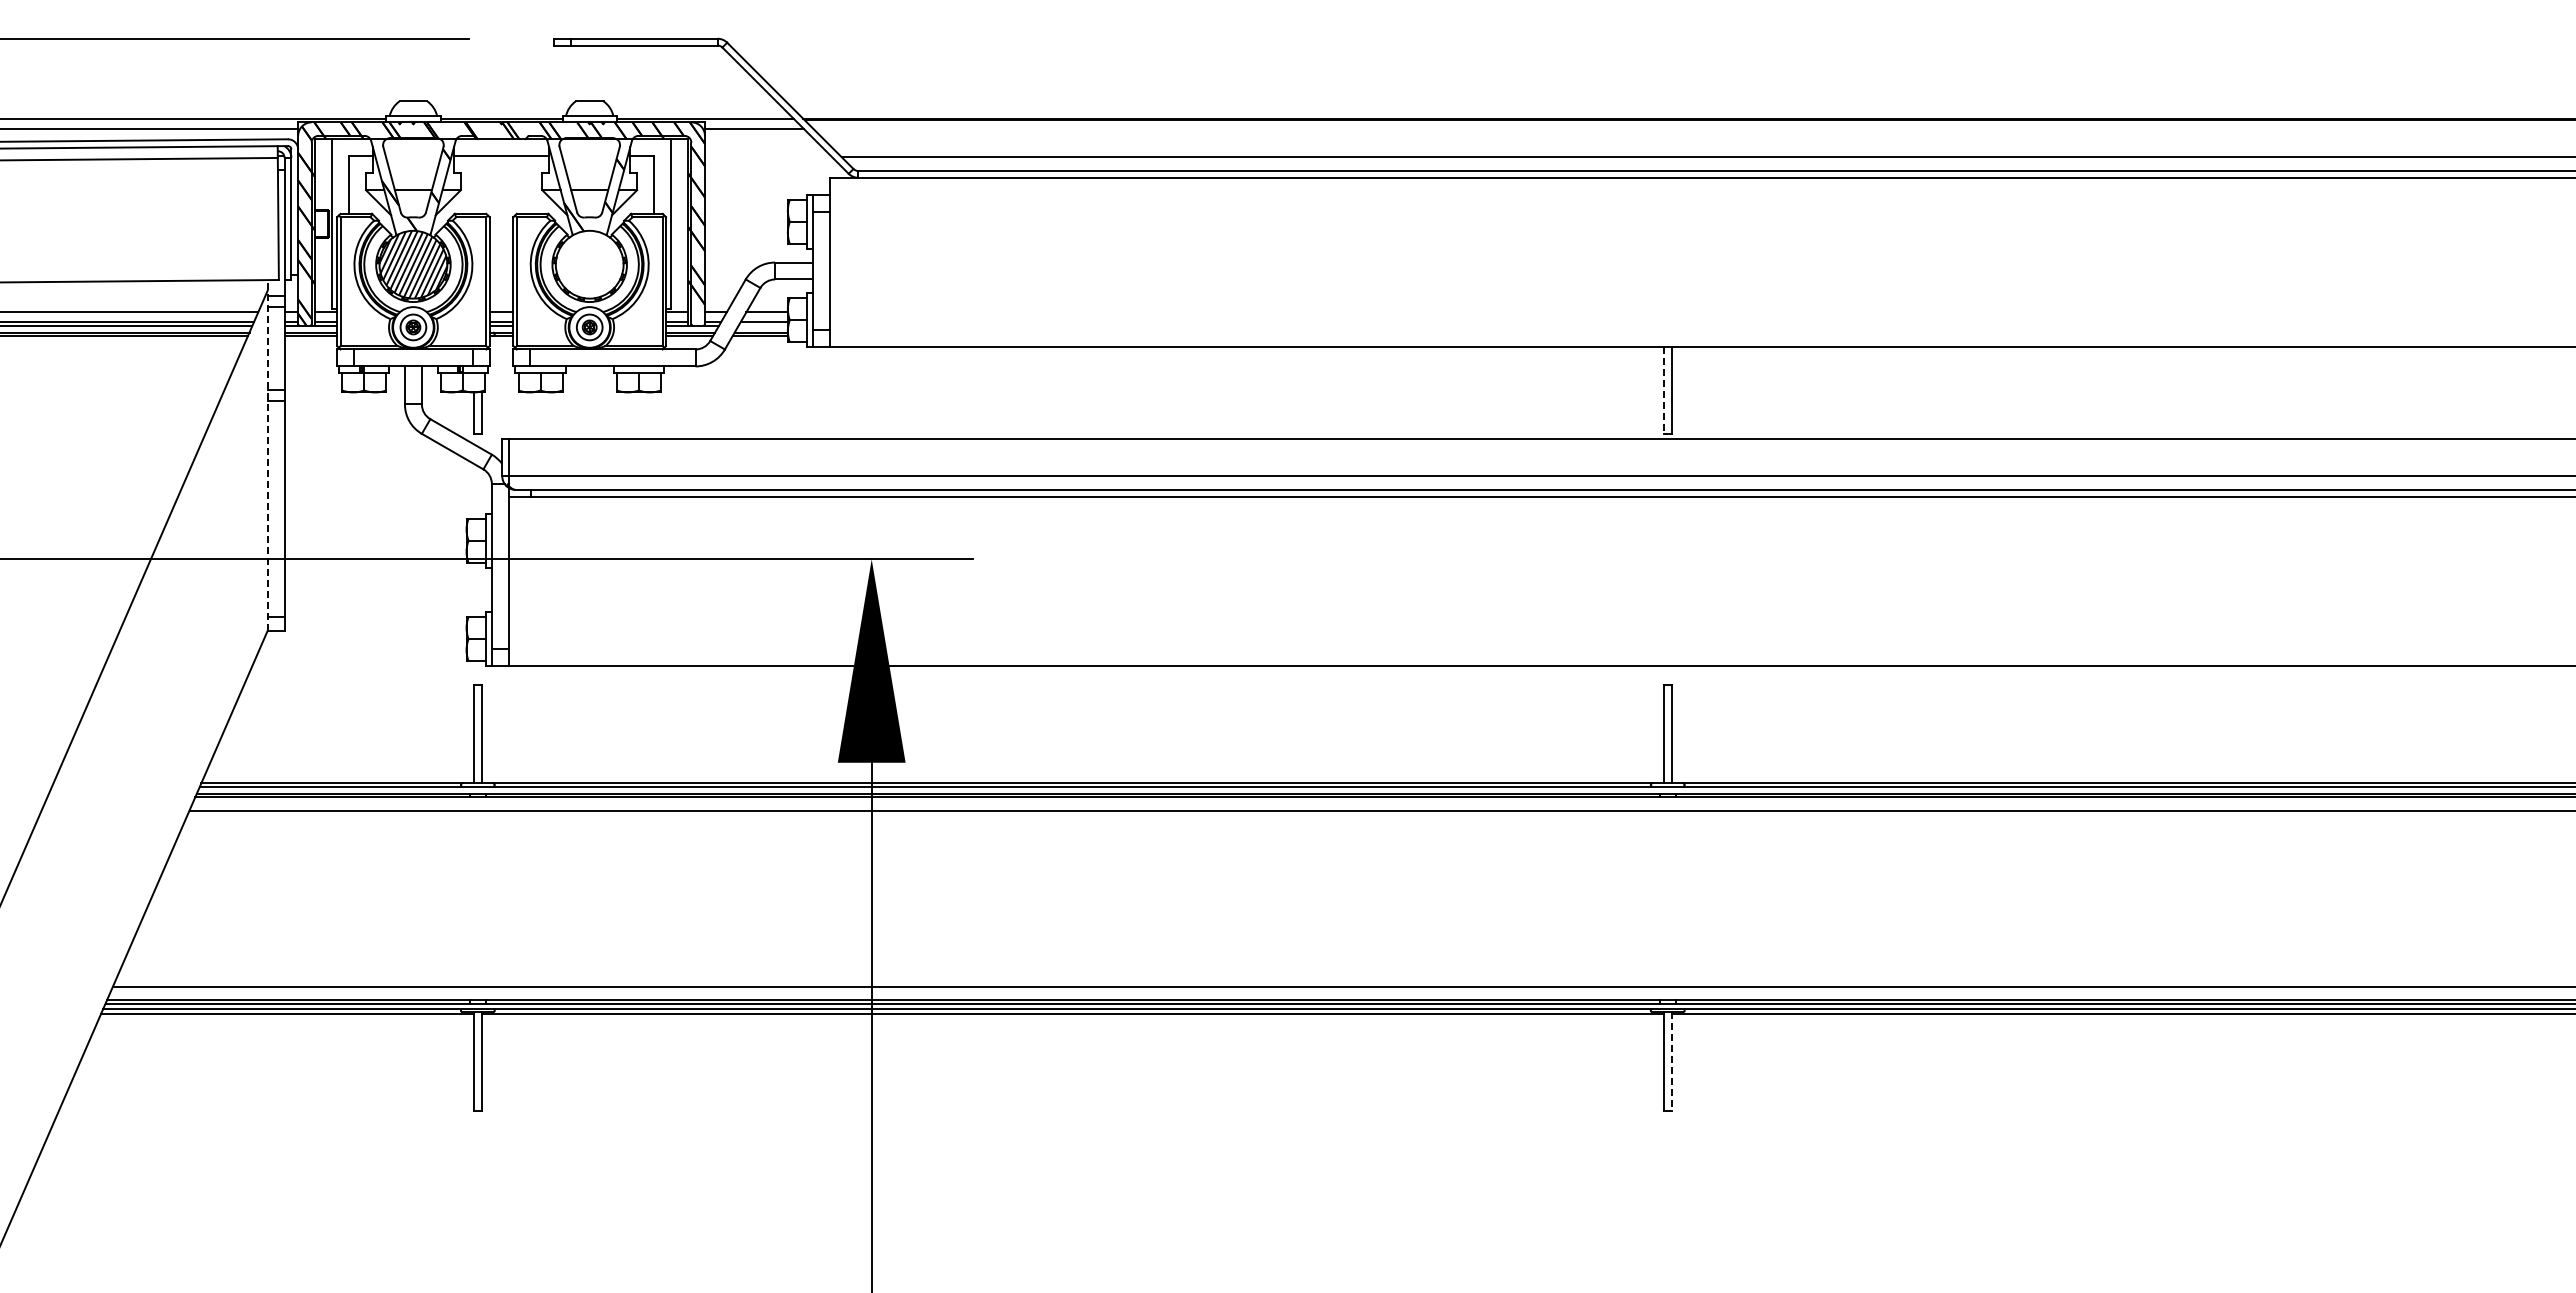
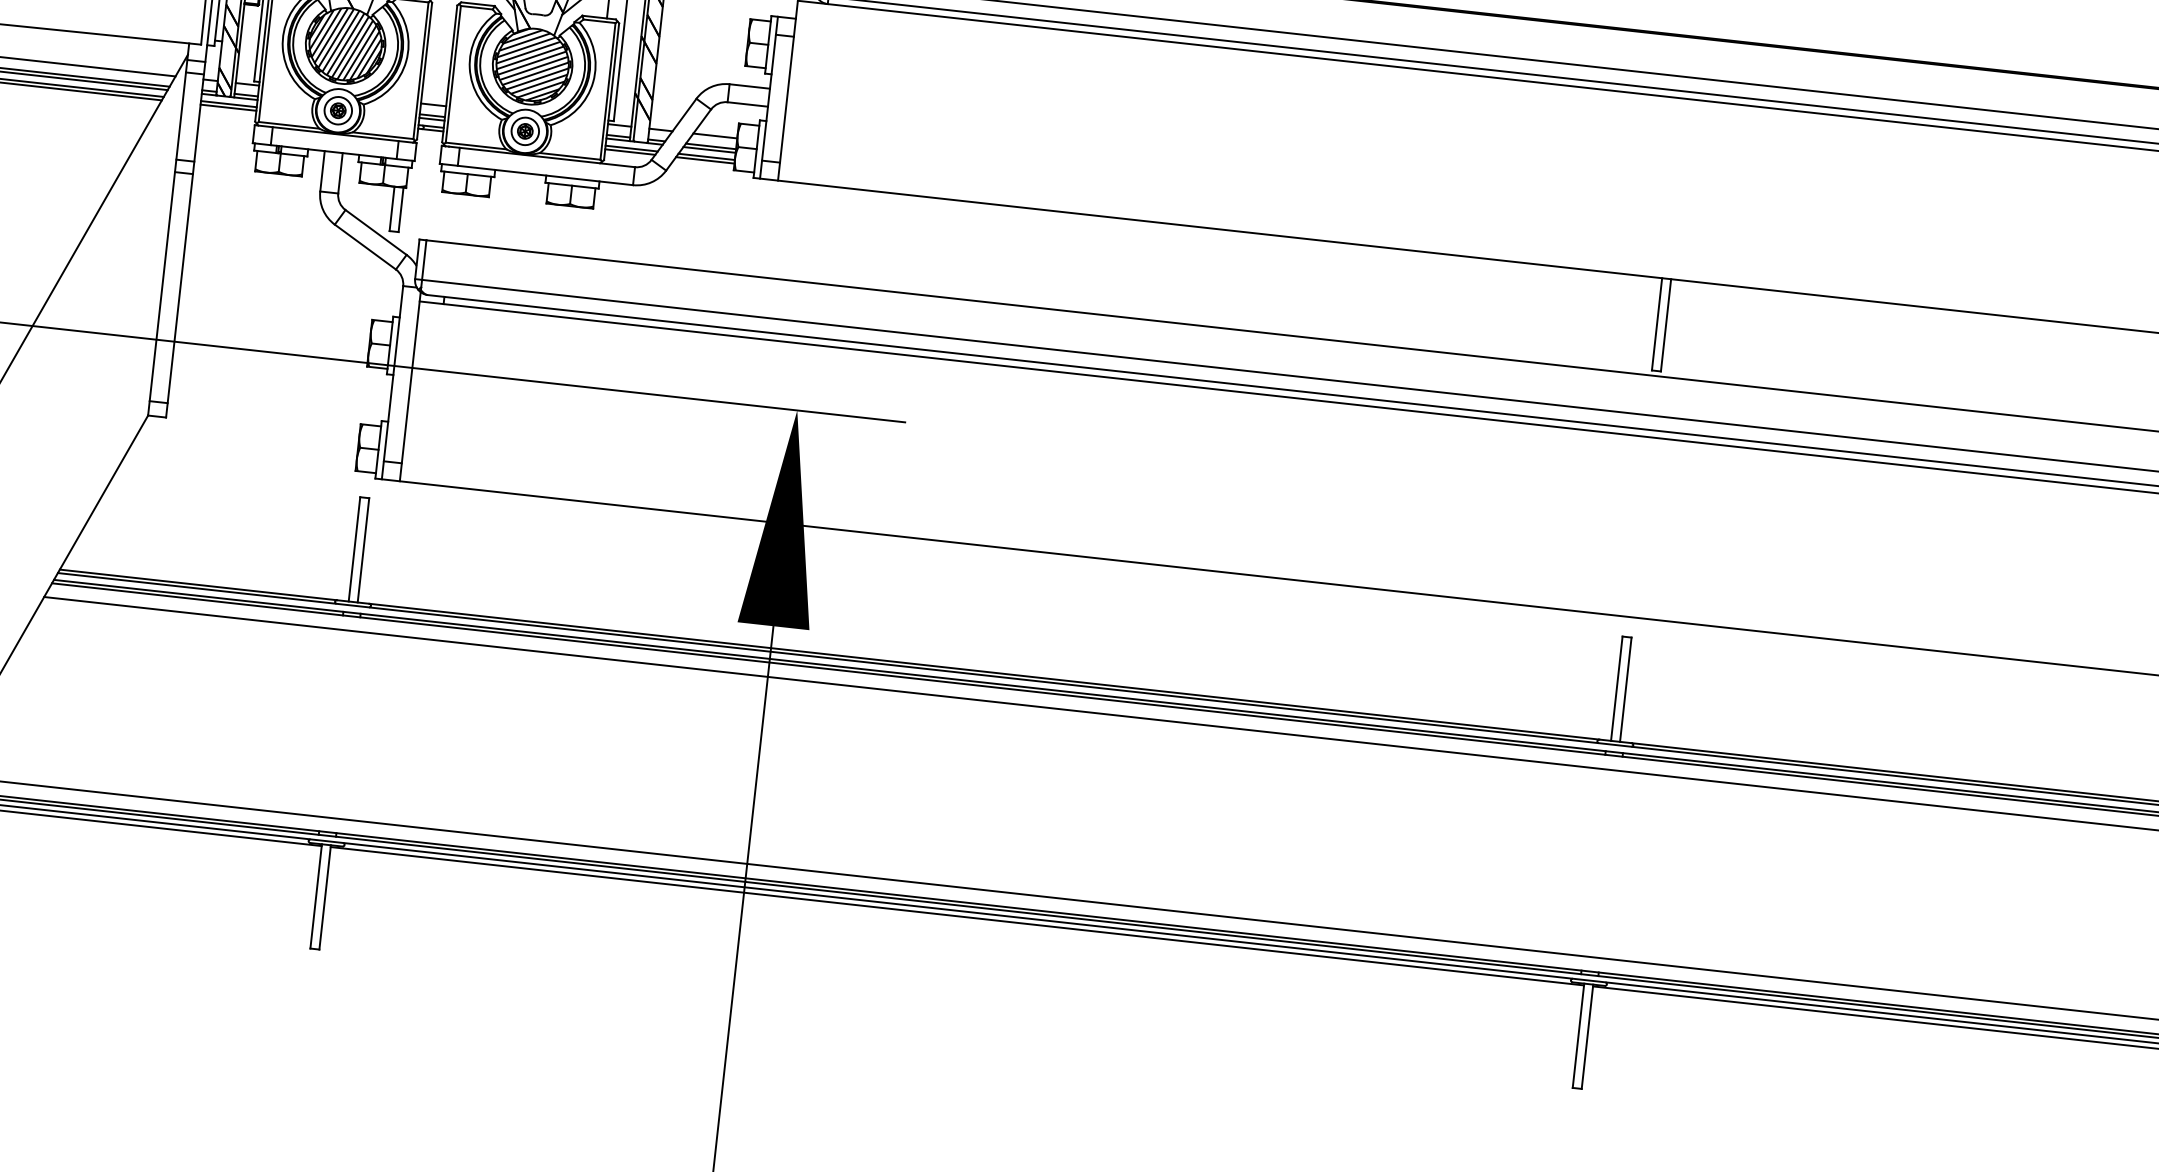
hatch: (589, 264) -> (532, 64), added
line: (762, 325) -> (708, 149), added
line: (1663, 391) -> (1656, 325), dashed -> solid
line: (267, 454) -> (168, 228), dashed -> solid
line: (1671, 1061) -> (1586, 1036), dashed -> solid

